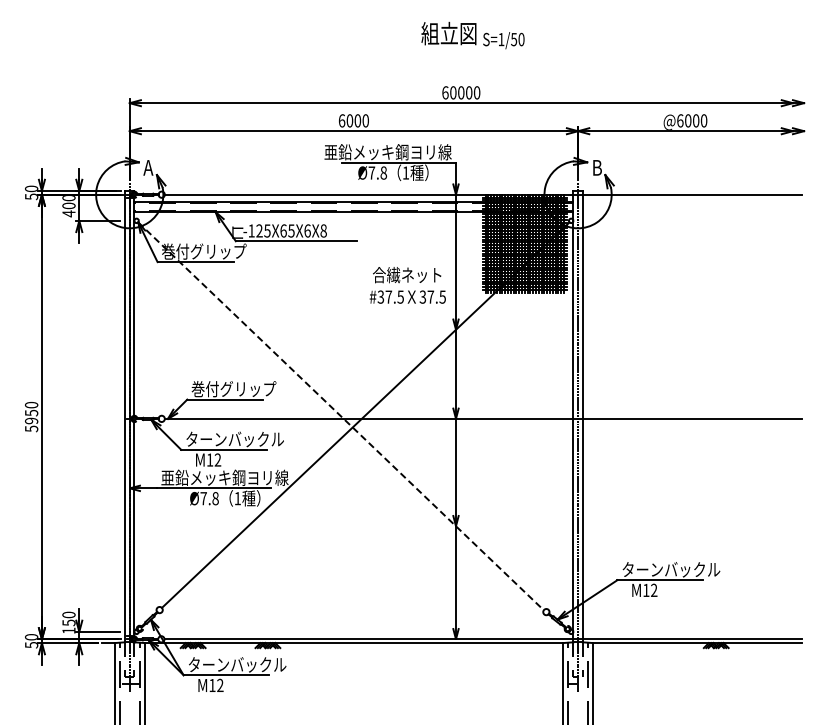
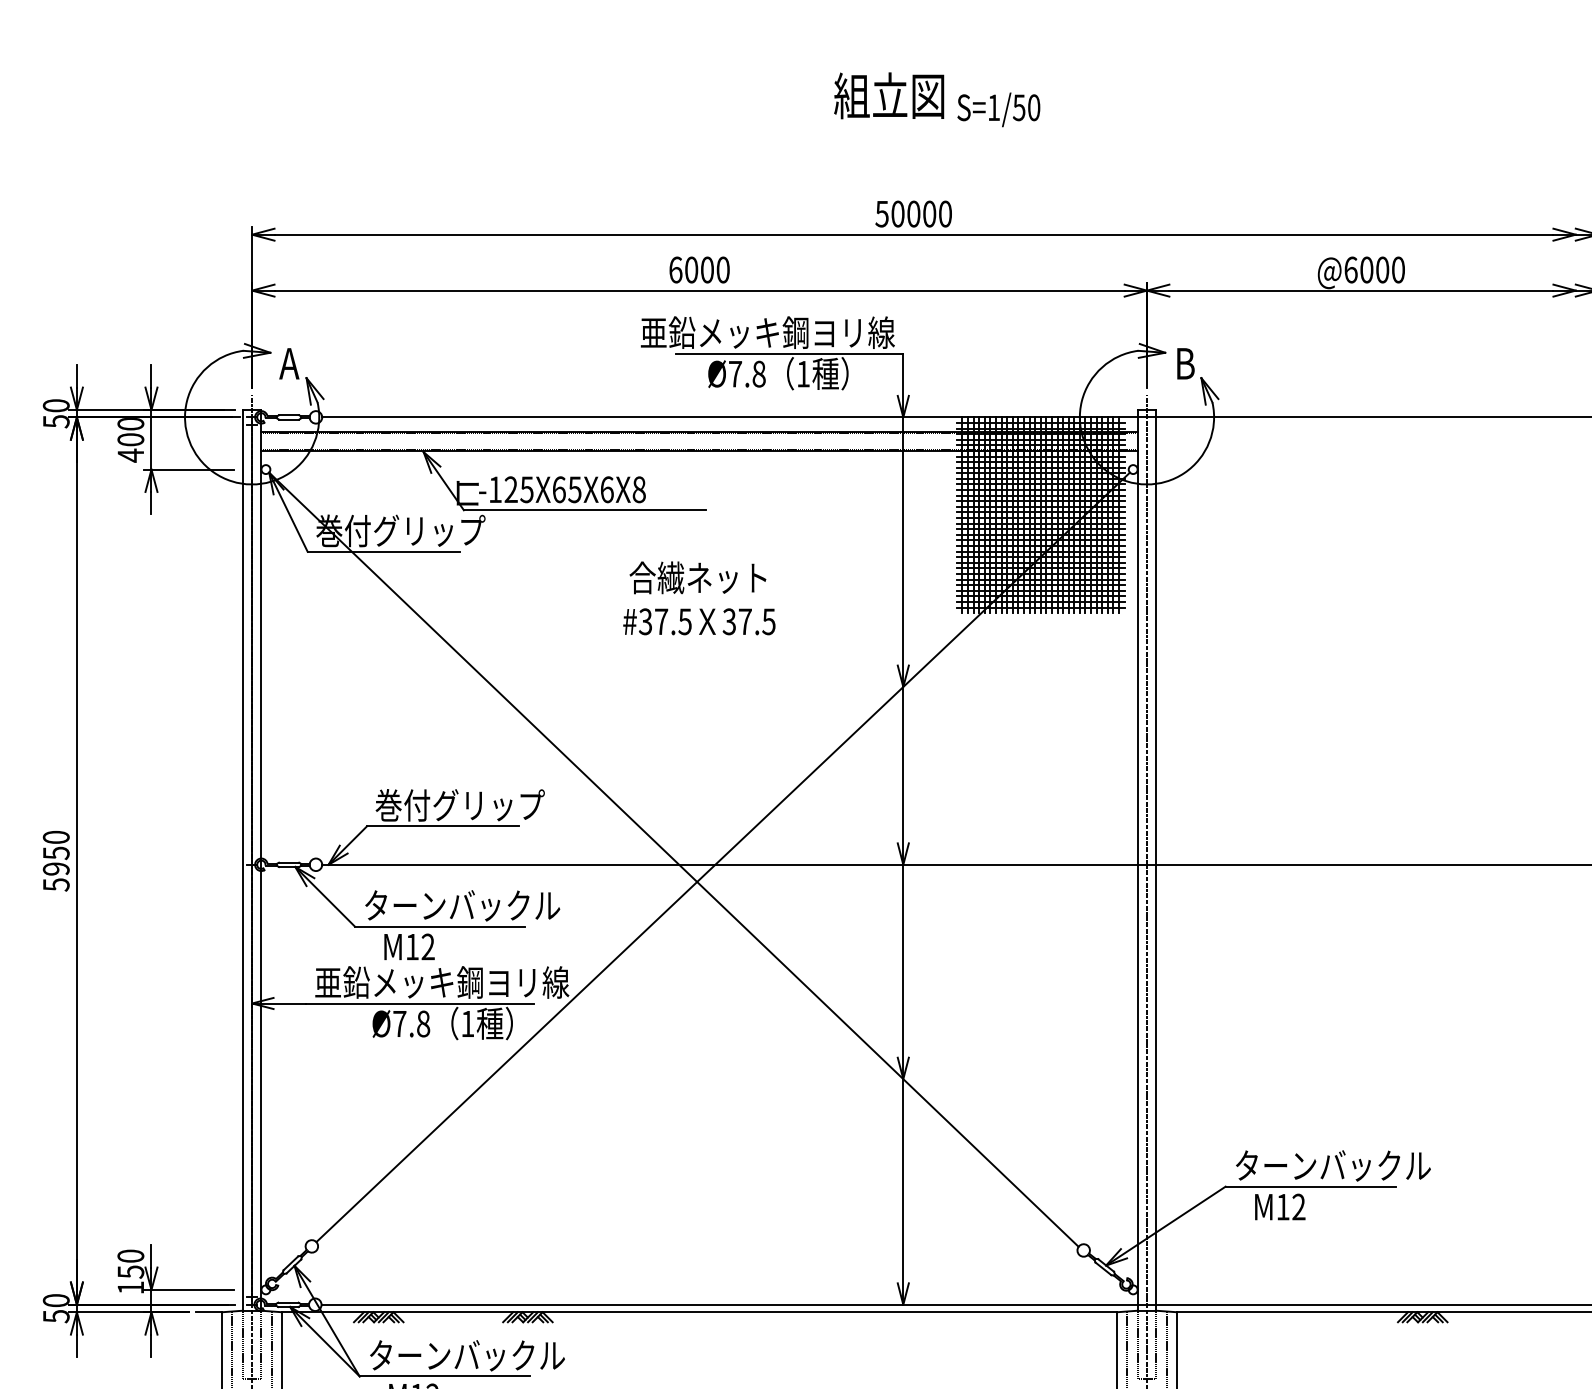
text: (445, 92) -> (882, 213), 60000 -> 50000
text: (407, 285) -> (698, 598), moved
line: (341, 416) -> (674, 860), dashed -> solid

